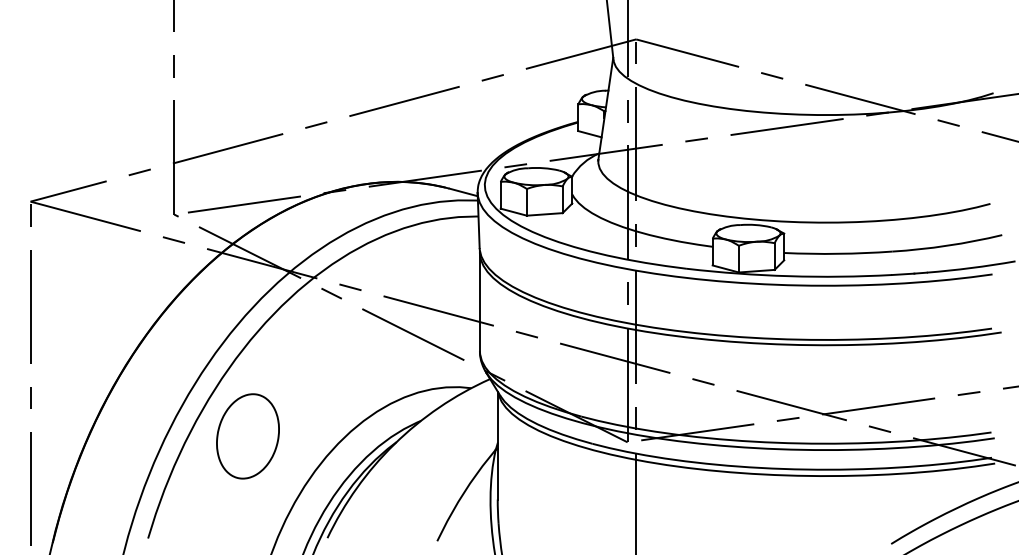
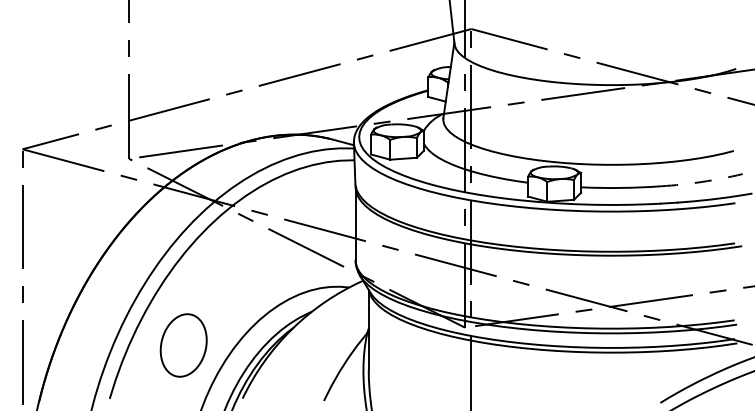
arc: (947, 245) -> (702, 181), solid -> dashed
part: (247, 436) -> (183, 345), moved

